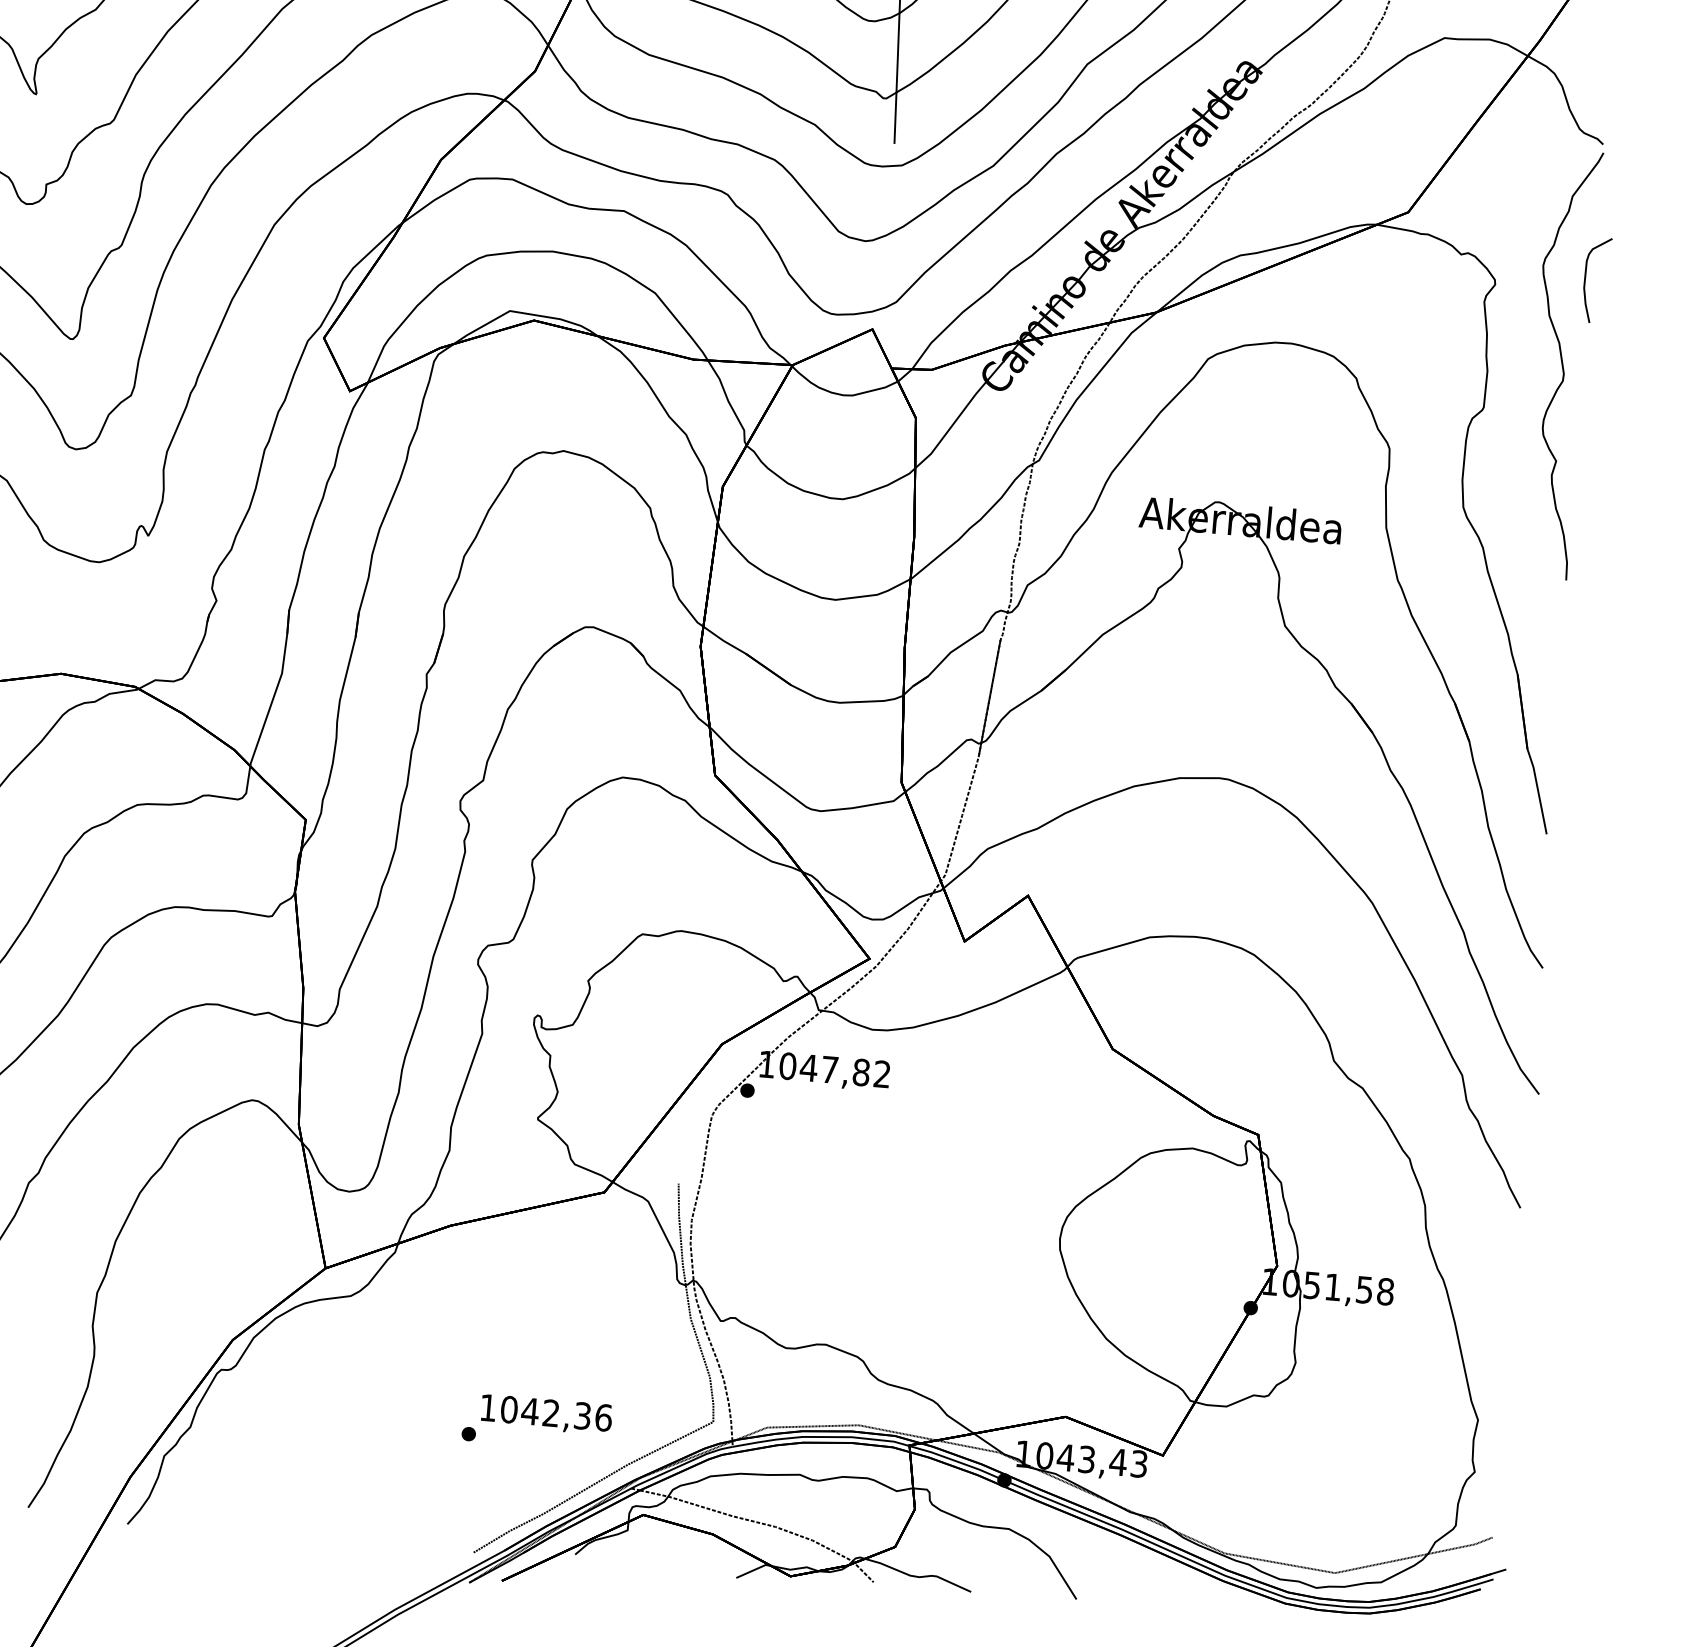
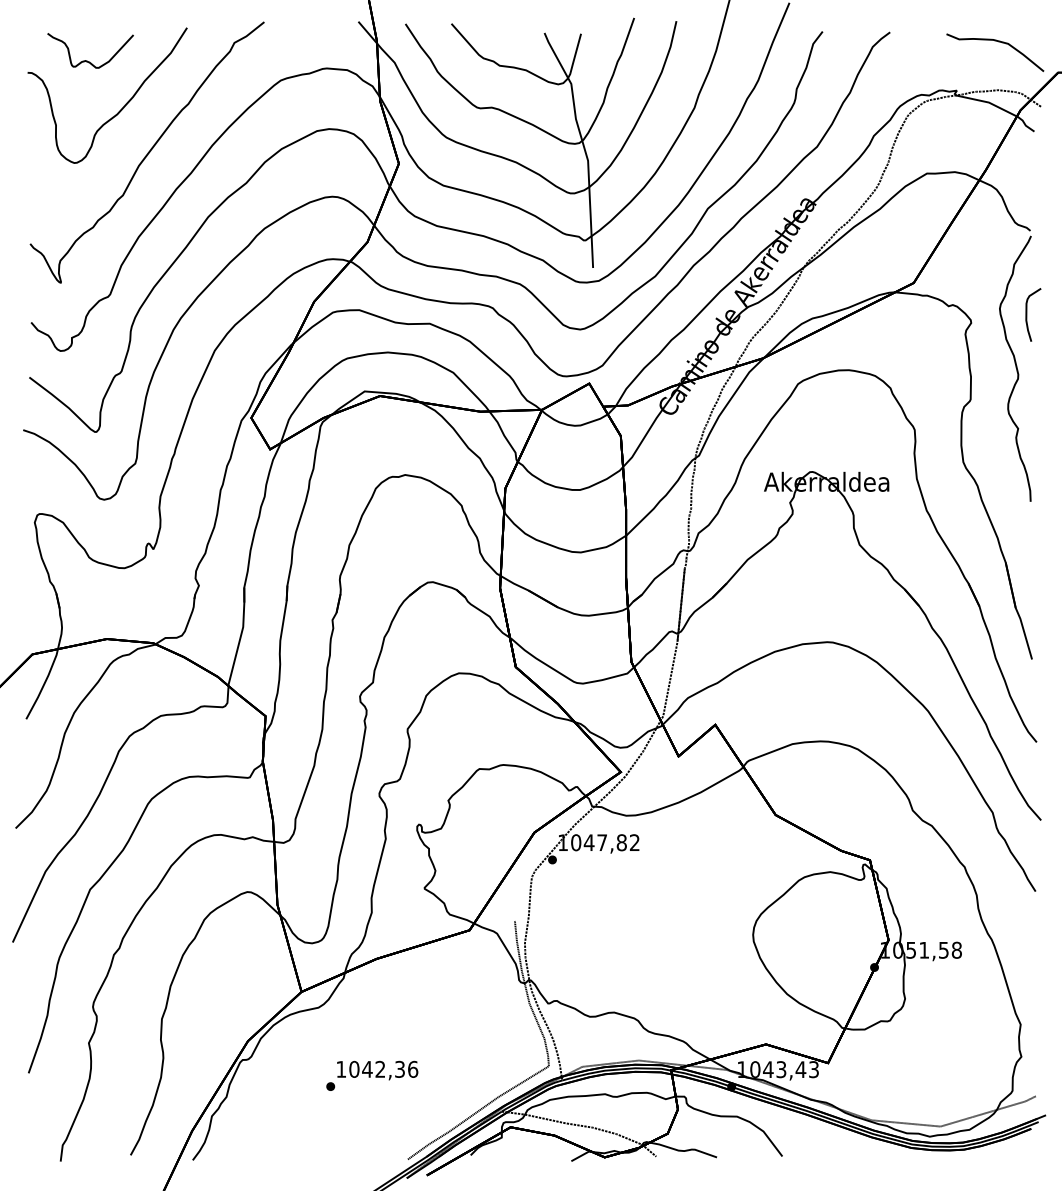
text: (537, 1421) -> (372, 1075), moved

